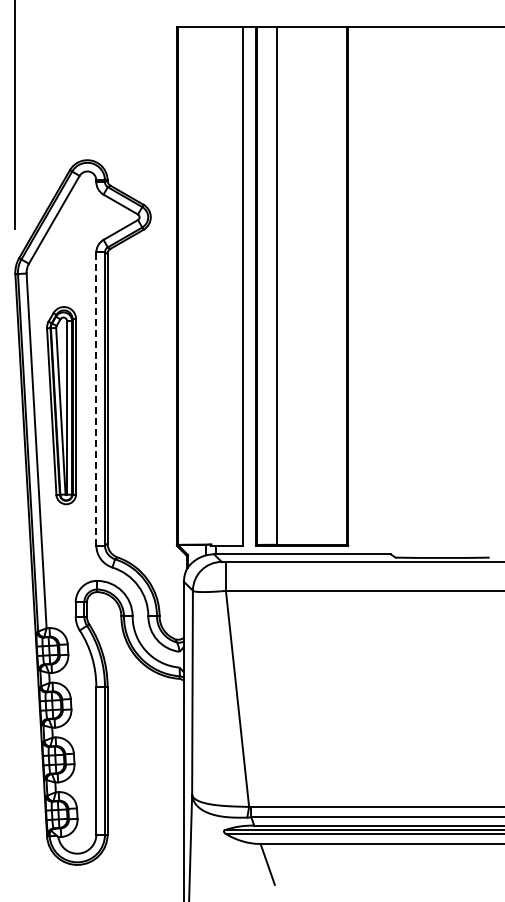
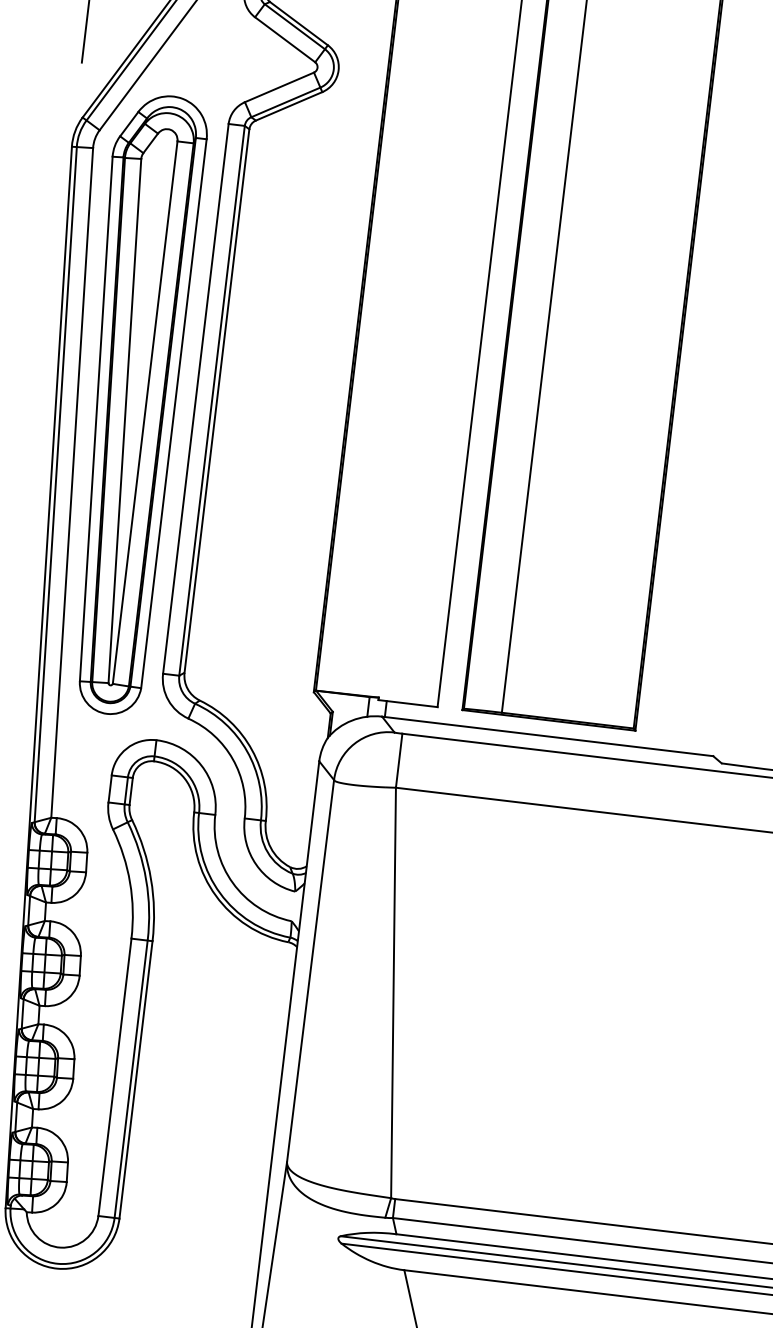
line: (96, 398) -> (196, 398), dashed -> solid
part: (61, 405) -> (129, 403), size x1.67

